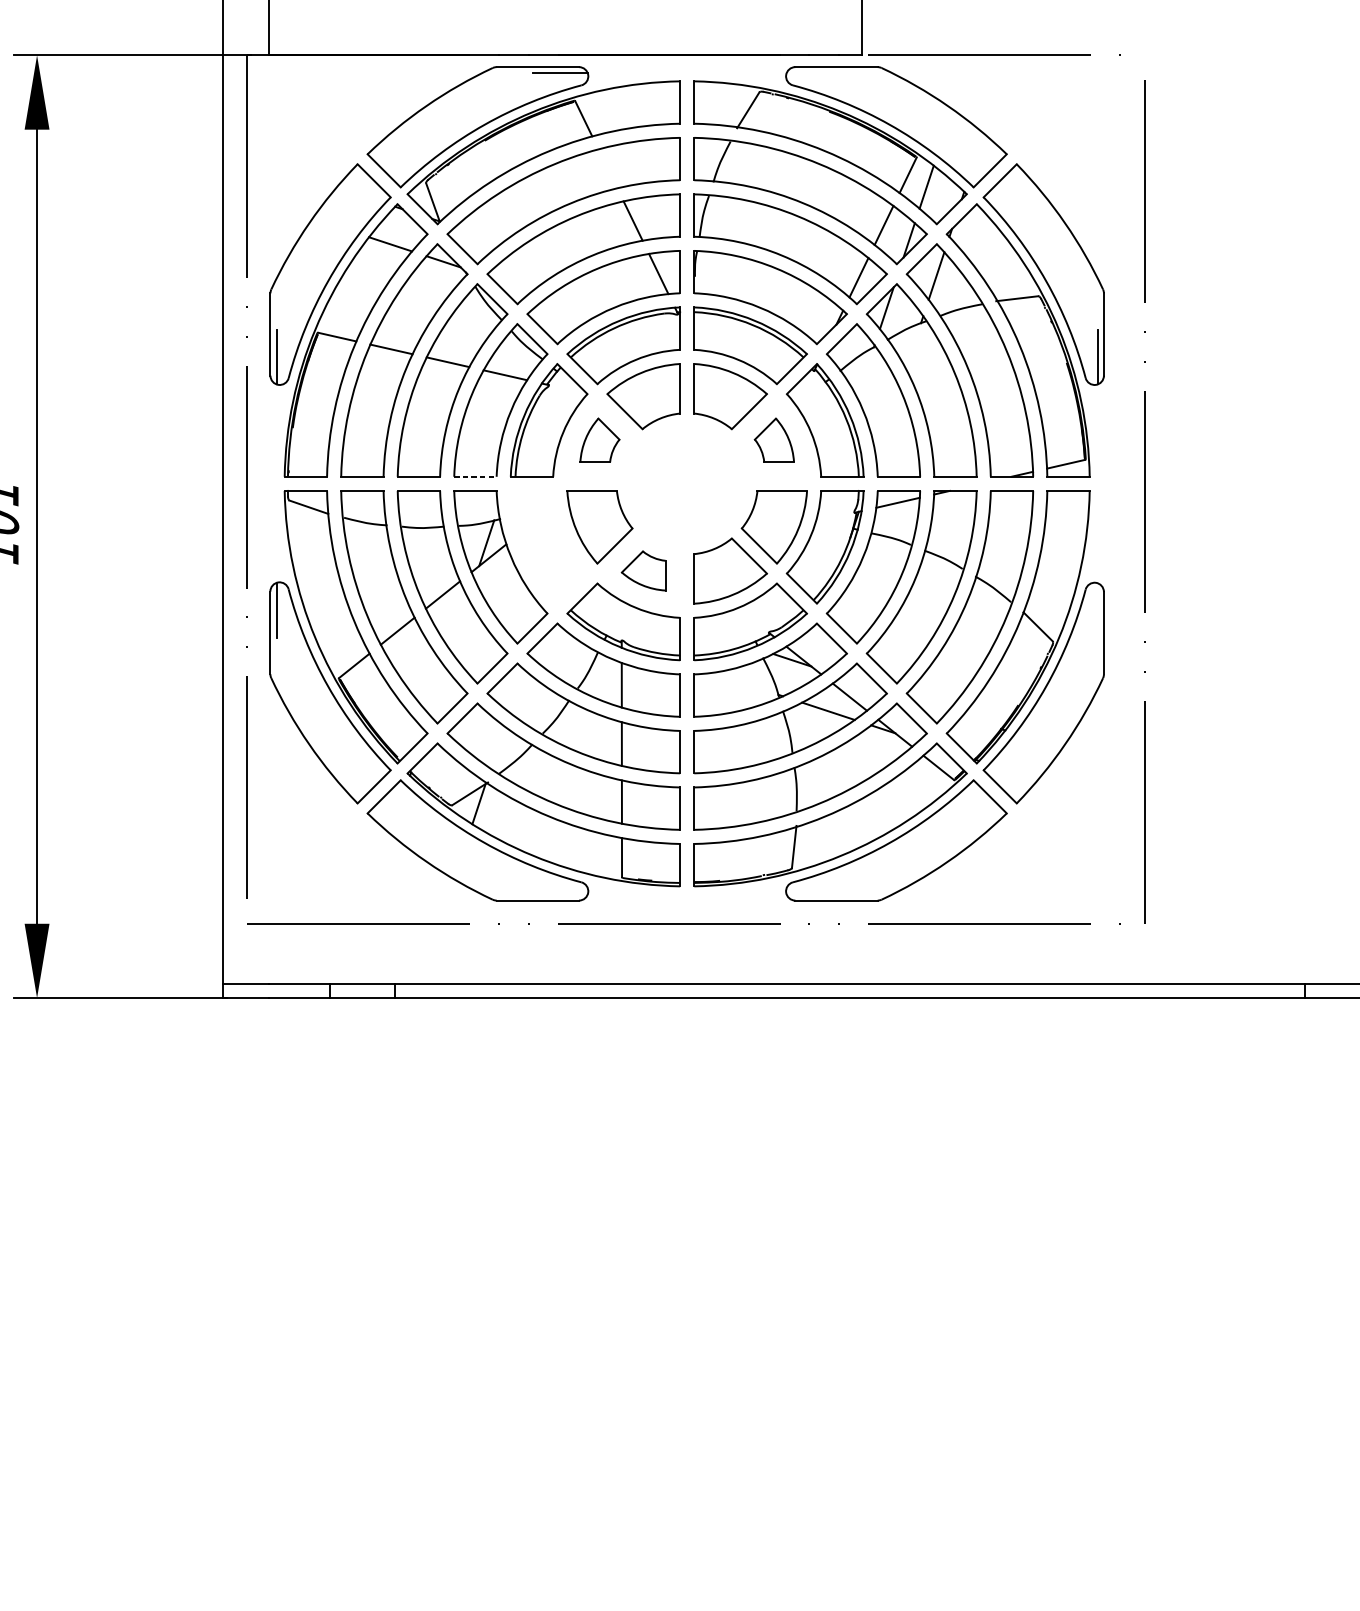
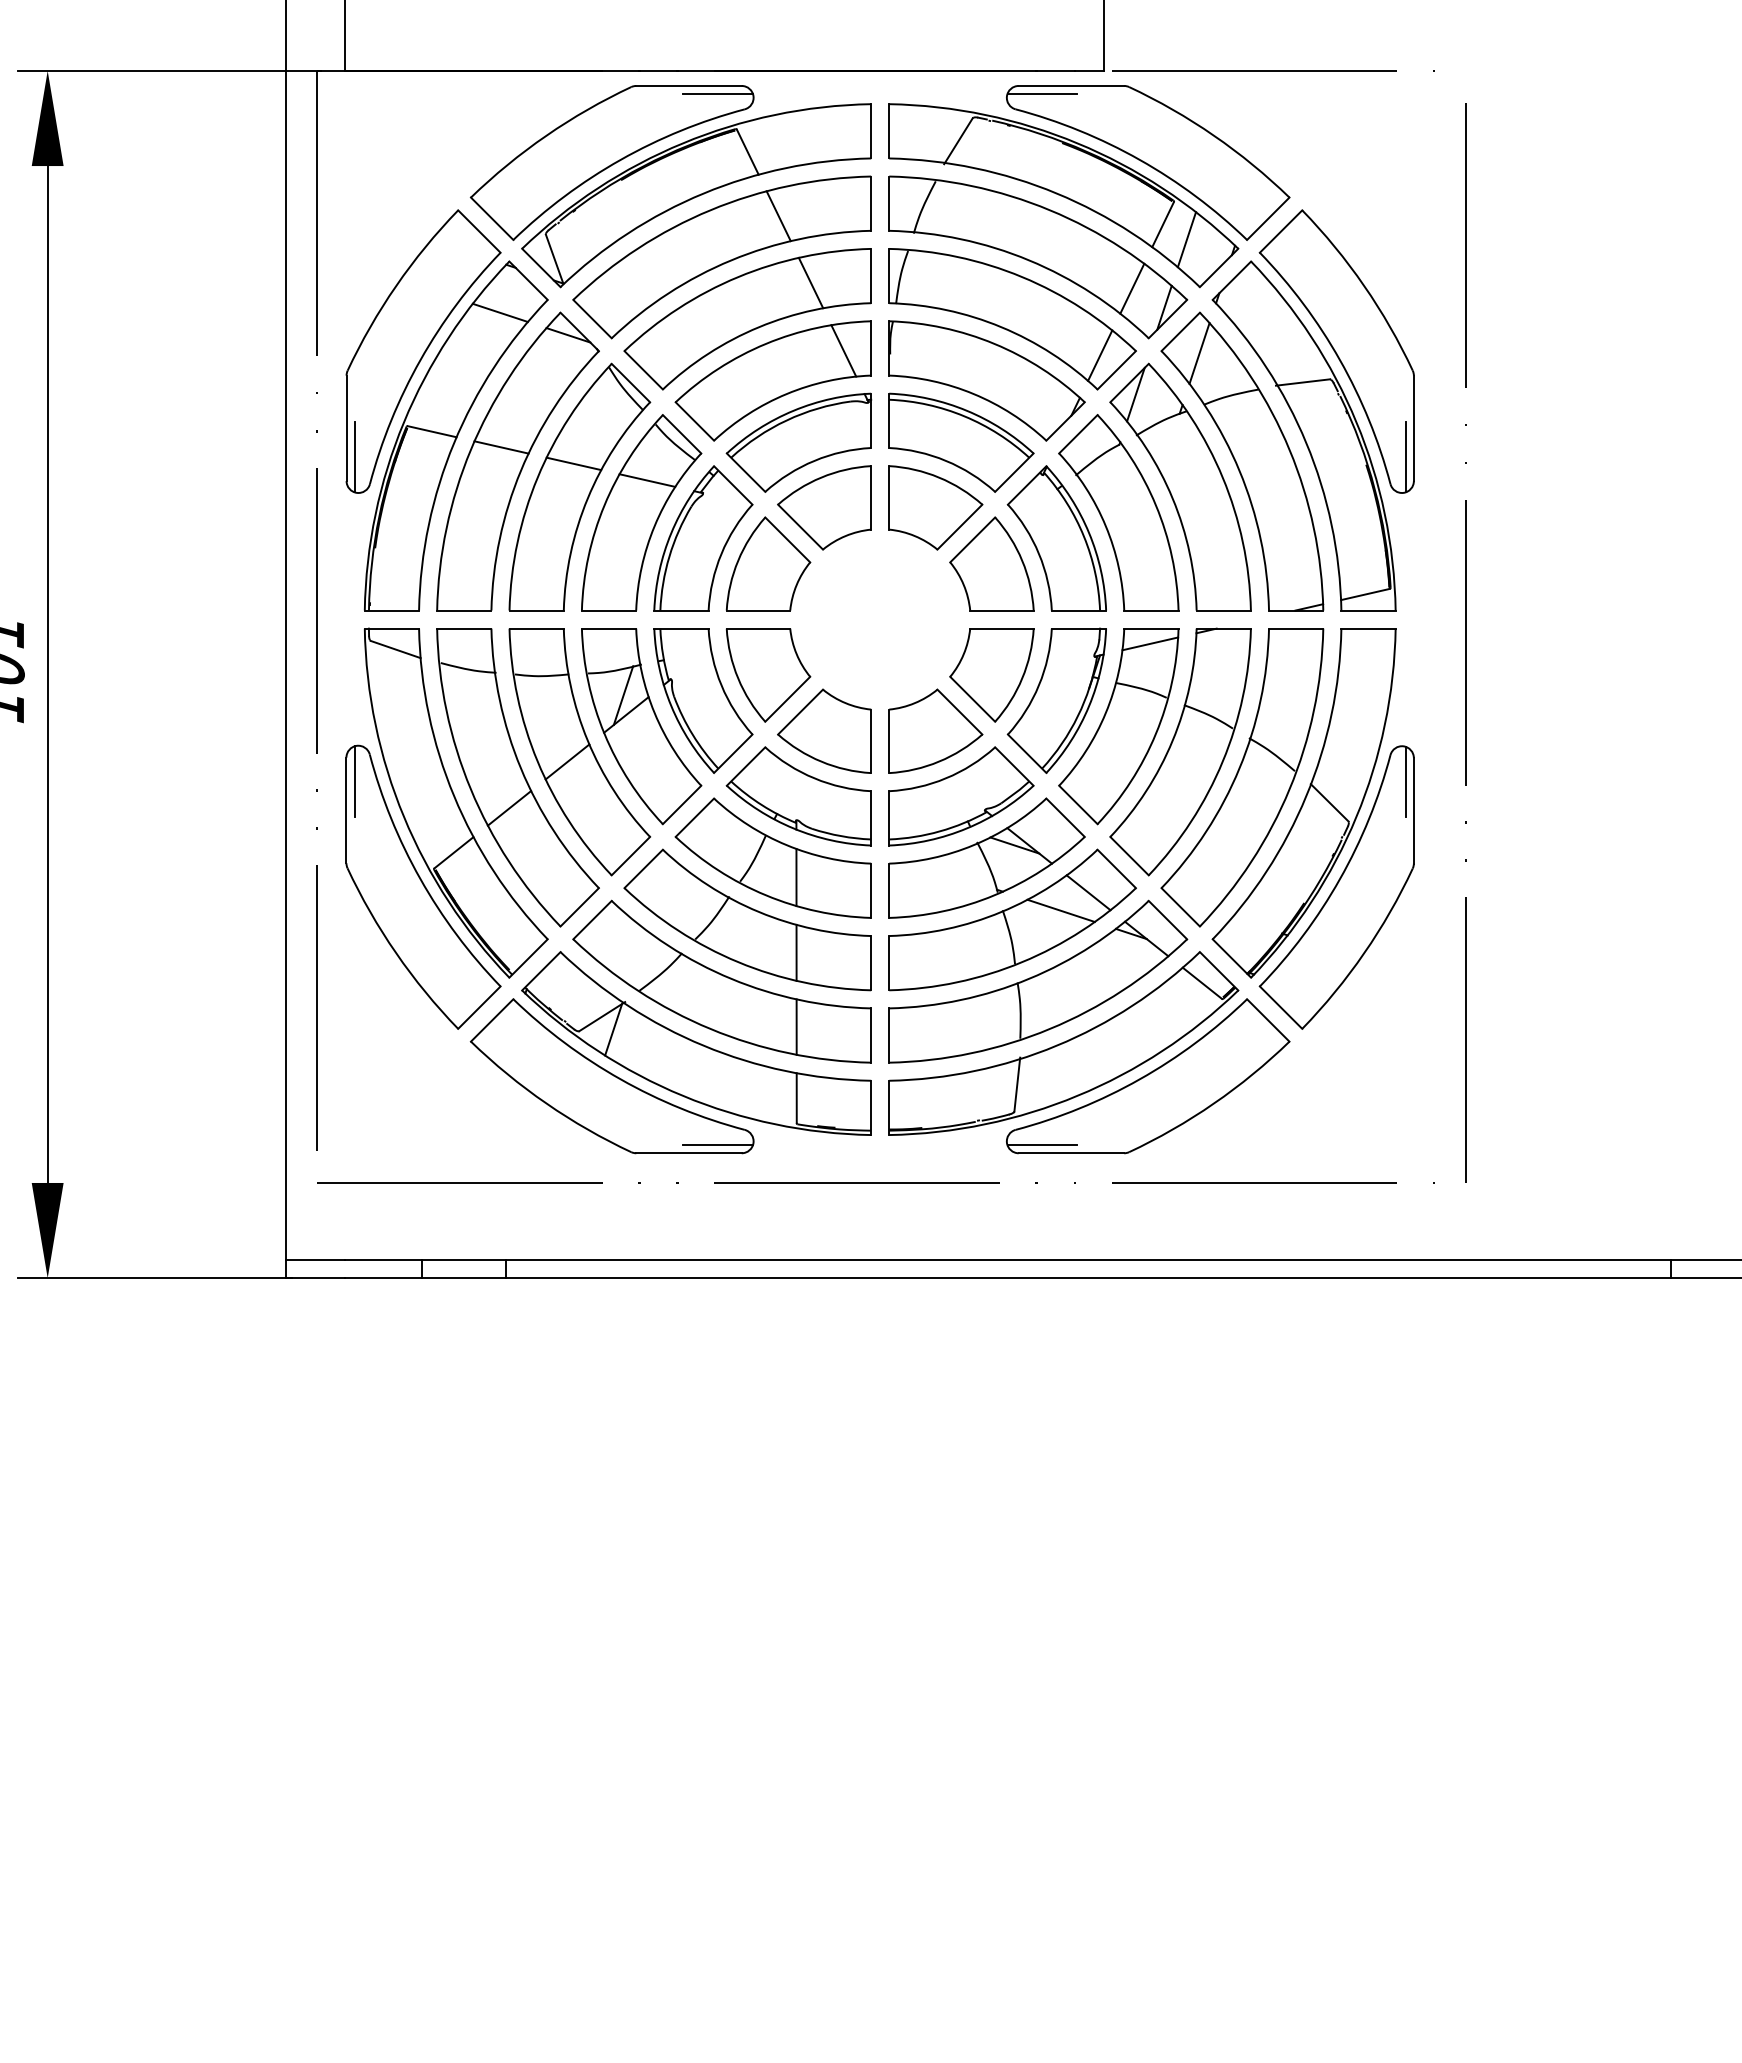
line: (813, 73) -> (1042, 93), added
line: (607, 169) -> (778, 216), added
part: (599, 440) -> (768, 563), size x1.67
part: (774, 440) -> (991, 563), size x1.67
line: (475, 476) -> (609, 610), dashed -> solid
part: (549, 547) -> (703, 700), added
part: (643, 570) -> (824, 730), size x1.67
line: (1097, 610) -> (1405, 781), added
line: (560, 894) -> (717, 1145), added
line: (813, 894) -> (1042, 1145), added

